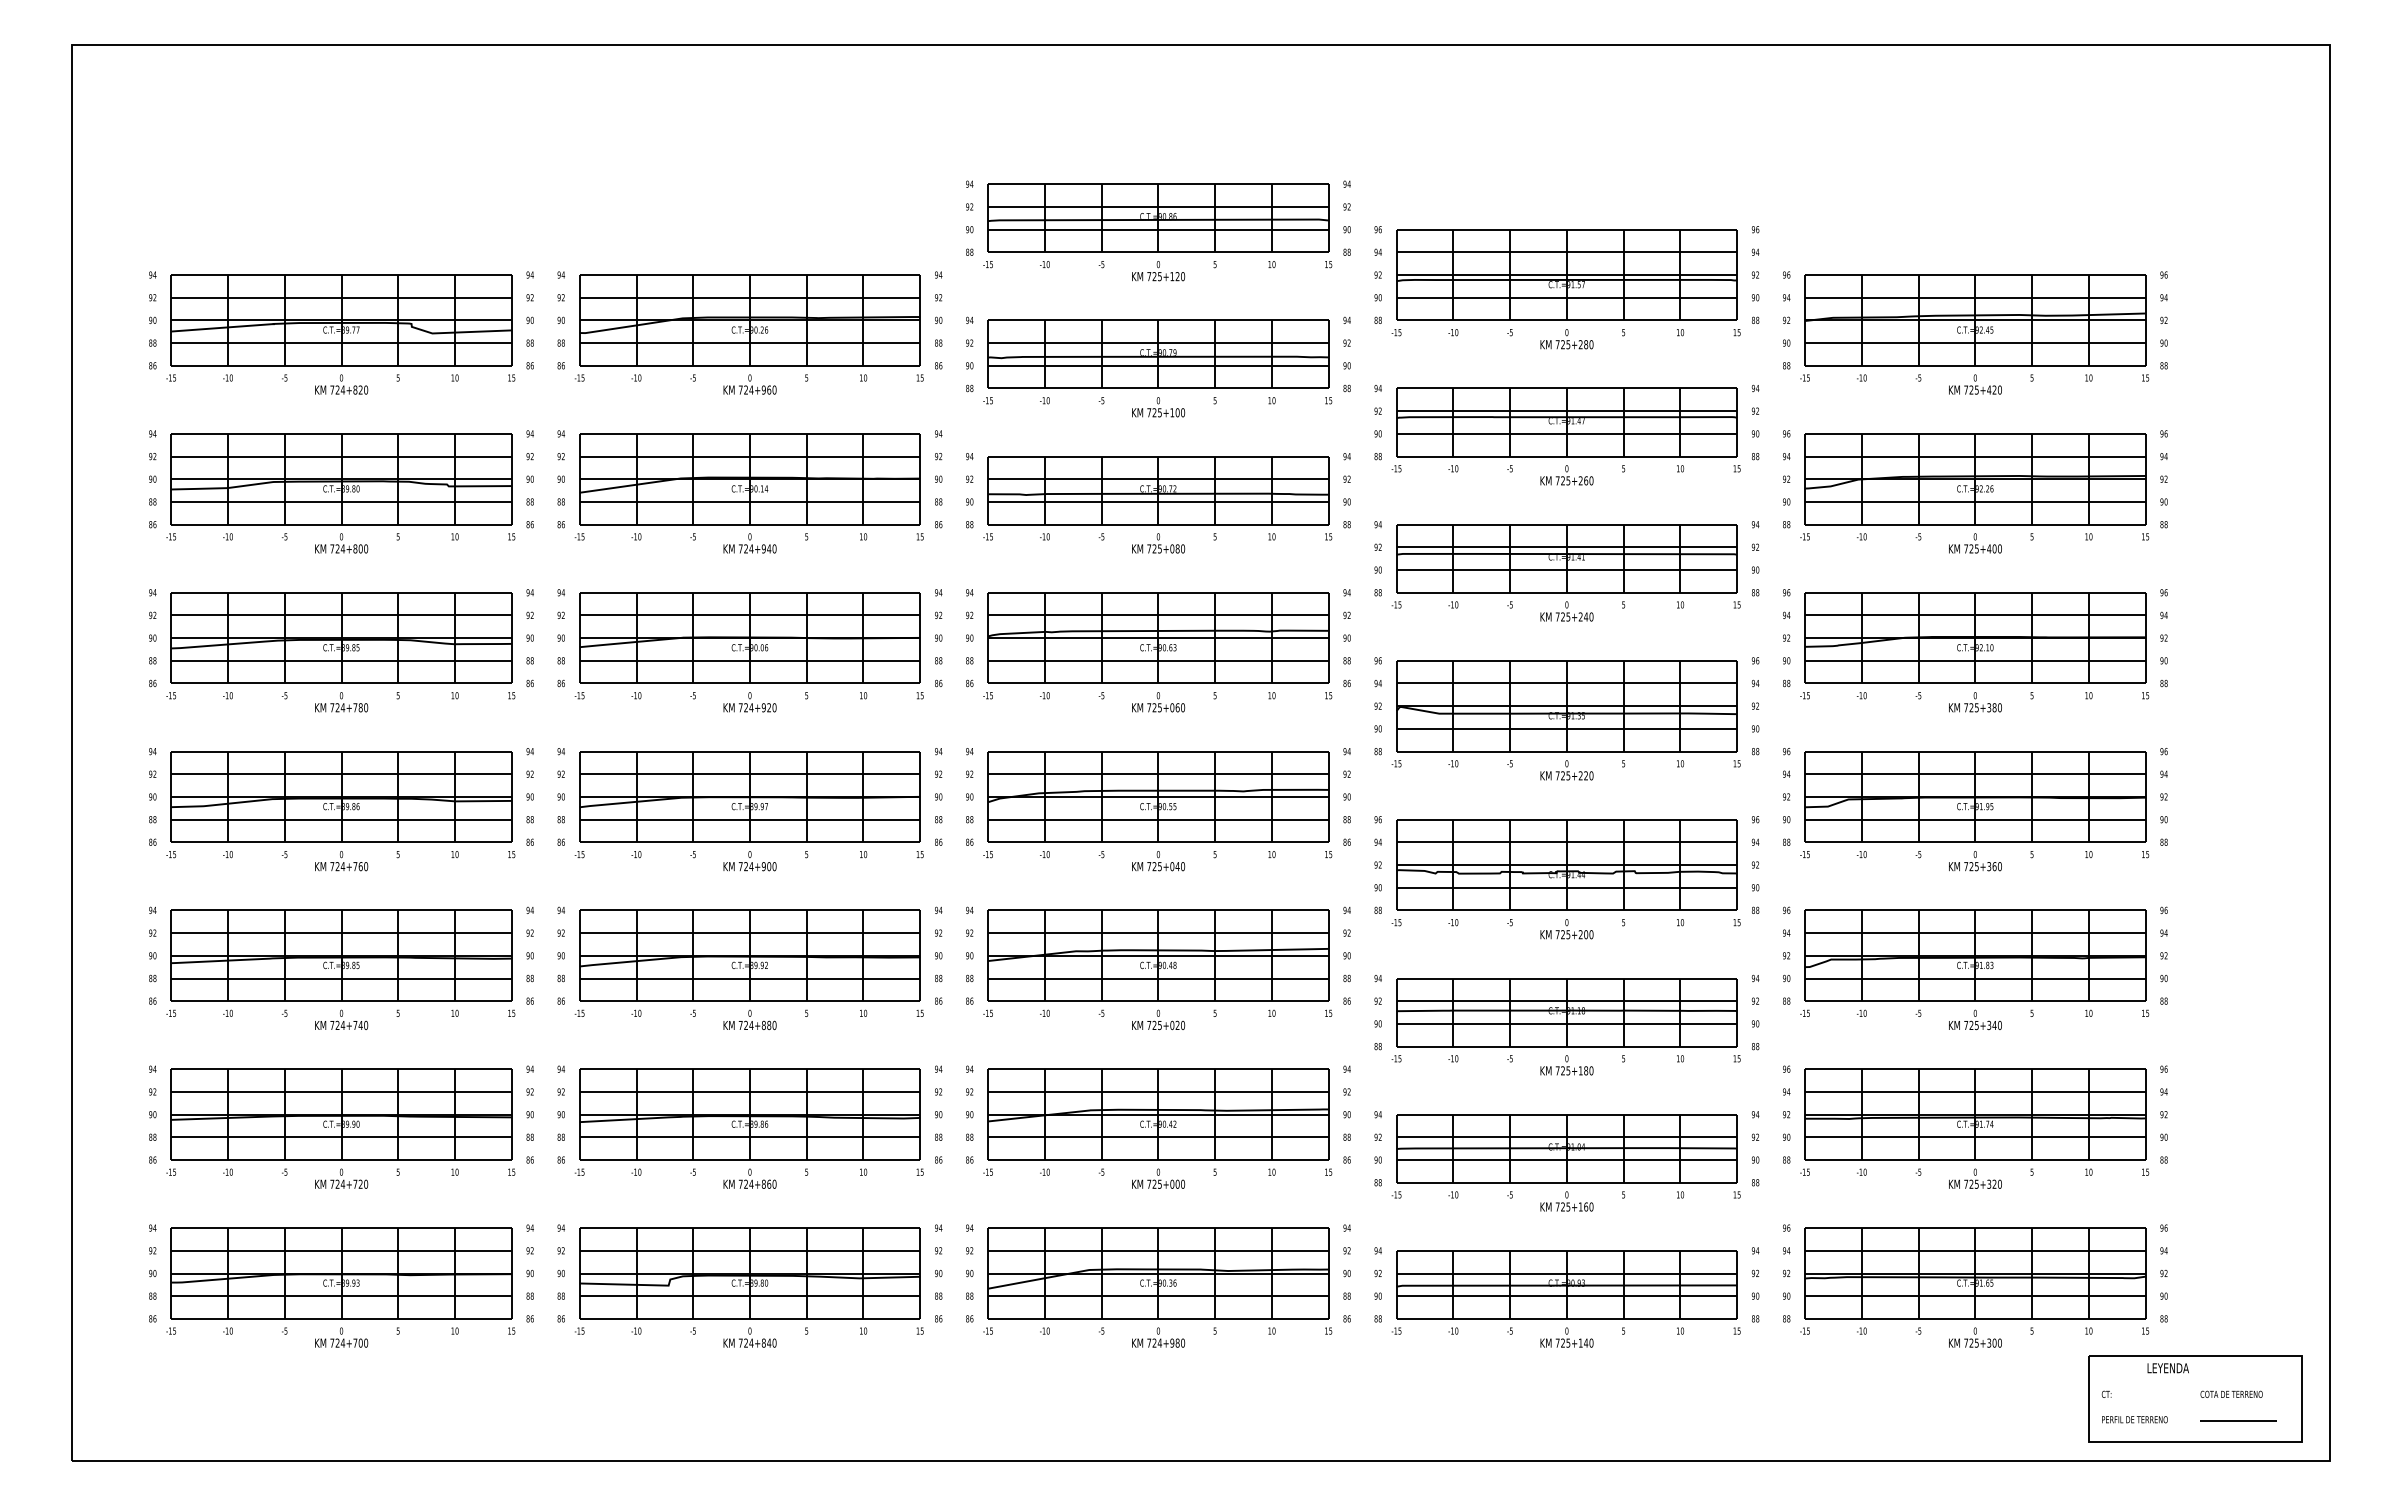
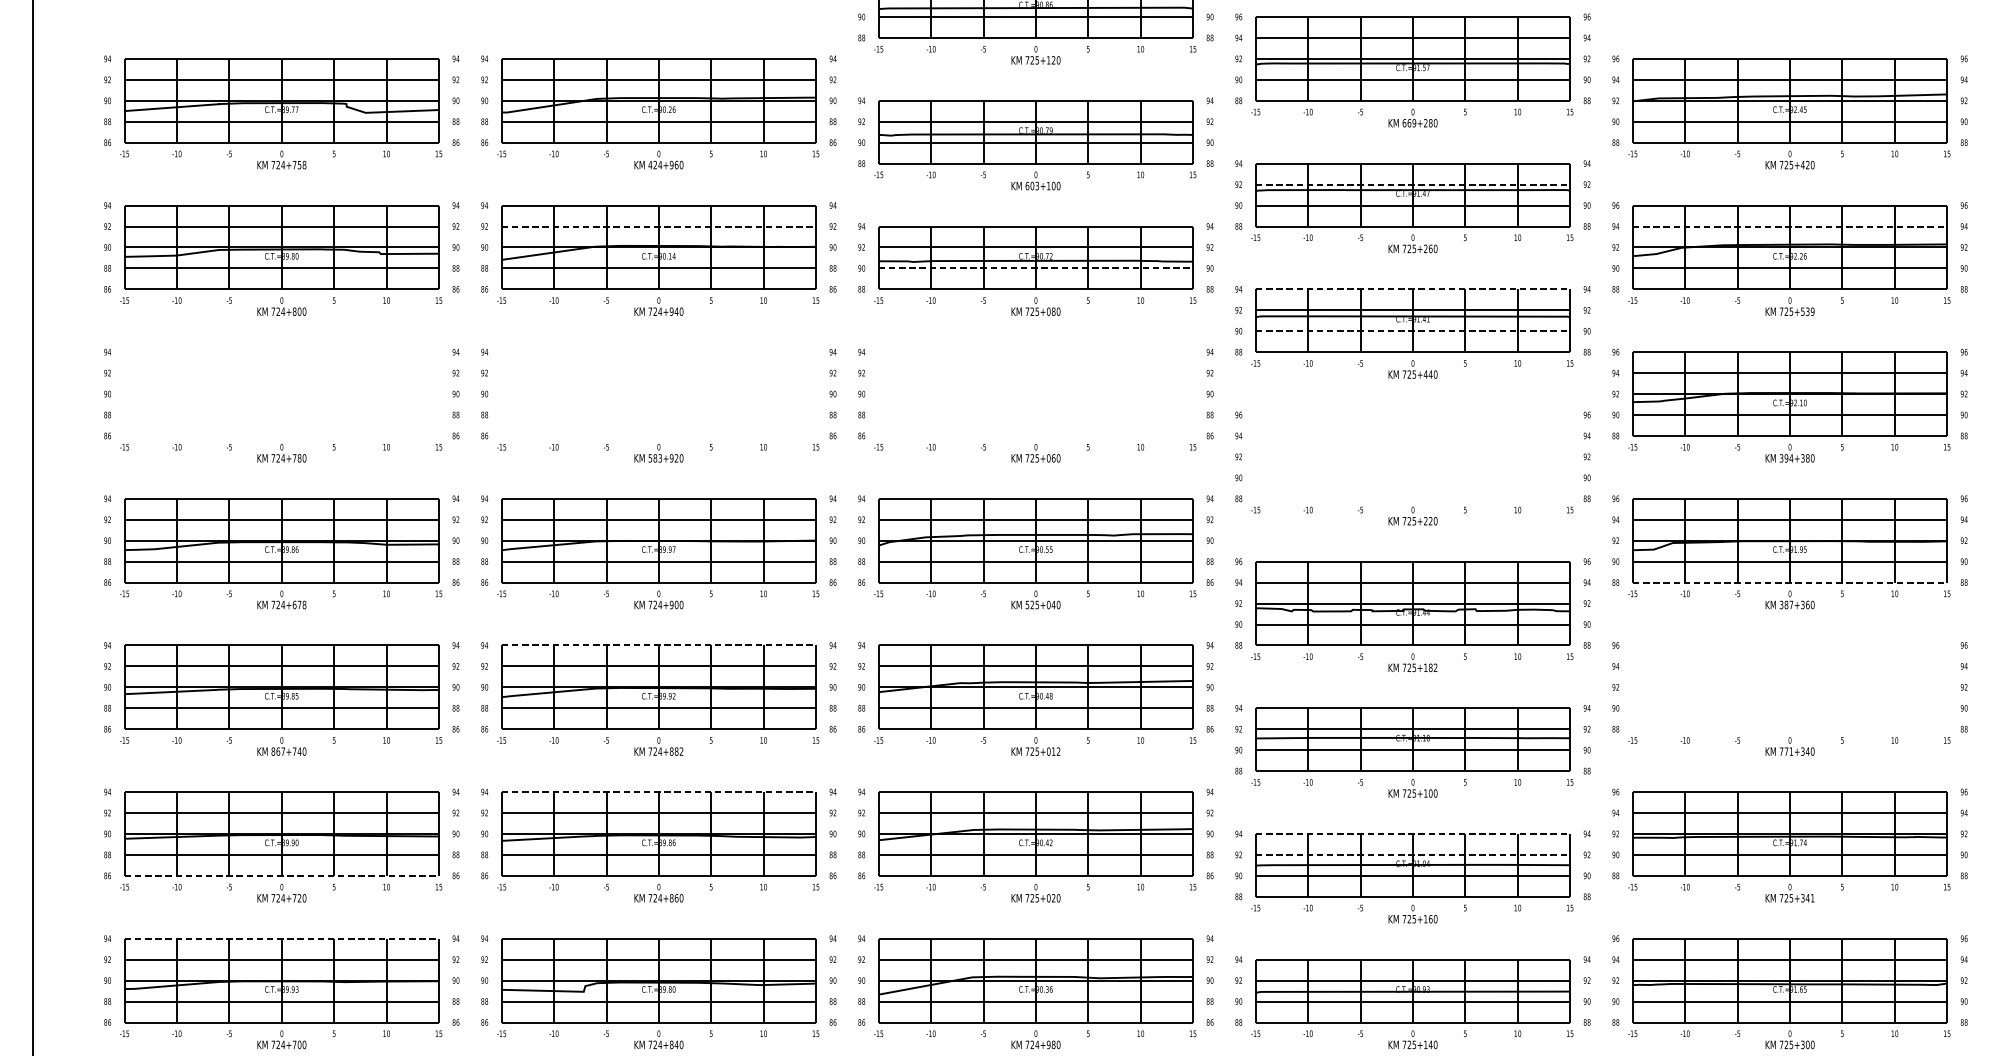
text: (1562, 344) -> (1408, 123), 725+280 -> 669+280
text: (360, 389) -> (299, 164), 724+820 -> 724+758
text: (740, 389) -> (650, 164), 724+960 -> 424+960
line: (1567, 411) -> (1413, 184), solid -> dashed
text: (1154, 412) -> (1032, 185), 725+100 -> 603+100
line: (750, 456) -> (659, 226), solid -> dashed
line: (1975, 456) -> (1790, 226), solid -> dashed
line: (1158, 501) -> (1035, 267), solid -> dashed
line: (1567, 524) -> (1413, 289), solid -> dashed
text: (1994, 548) -> (1807, 311), 725+400 -> 725+539
line: (1567, 570) -> (1413, 331), solid -> dashed
text: (1580, 616) -> (1425, 374), 725+240 -> 725+440
part: (341, 637) -> (281, 393), removed
part: (749, 637) -> (658, 393), removed
part: (1158, 637) -> (1035, 393), removed
part: (1566, 706) -> (1412, 457), removed
text: (745, 707) -> (654, 458), 724+920 -> 583+920
text: (1971, 707) -> (1786, 458), 725+380 -> 394+380
line: (1975, 842) -> (1790, 582), solid -> dashed
text: (360, 866) -> (299, 604), 724+760 -> 724+678
text: (1149, 866) -> (1027, 604), 725+040 -> 525+040
text: (1971, 866) -> (1786, 604), 725+360 -> 387+360
line: (750, 910) -> (659, 645), solid -> dashed
text: (1585, 934) -> (1430, 667), 725+200 -> 725+182
part: (1975, 955) -> (1790, 687), removed
text: (1180, 1024) -> (1056, 750), 725+020 -> 725+012
text: (337, 1025) -> (278, 751), 724+740 -> 867+740
text: (774, 1025) -> (681, 751), 724+880 -> 724+882
text: (1973, 1025) -> (1788, 751), 725+340 -> 771+340
line: (750, 1069) -> (659, 792), solid -> dashed
text: (1586, 1070) -> (1431, 793), 725+180 -> 725+100
line: (1567, 1114) -> (1413, 833), solid -> dashed
line: (1567, 1137) -> (1413, 855), solid -> dashed
line: (342, 1160) -> (282, 876), solid -> dashed
text: (1177, 1183) -> (1053, 897), 725+000 -> 725+020
text: (1996, 1183) -> (1809, 897), 725+320 -> 725+341
line: (342, 1228) -> (282, 939), solid -> dashed

